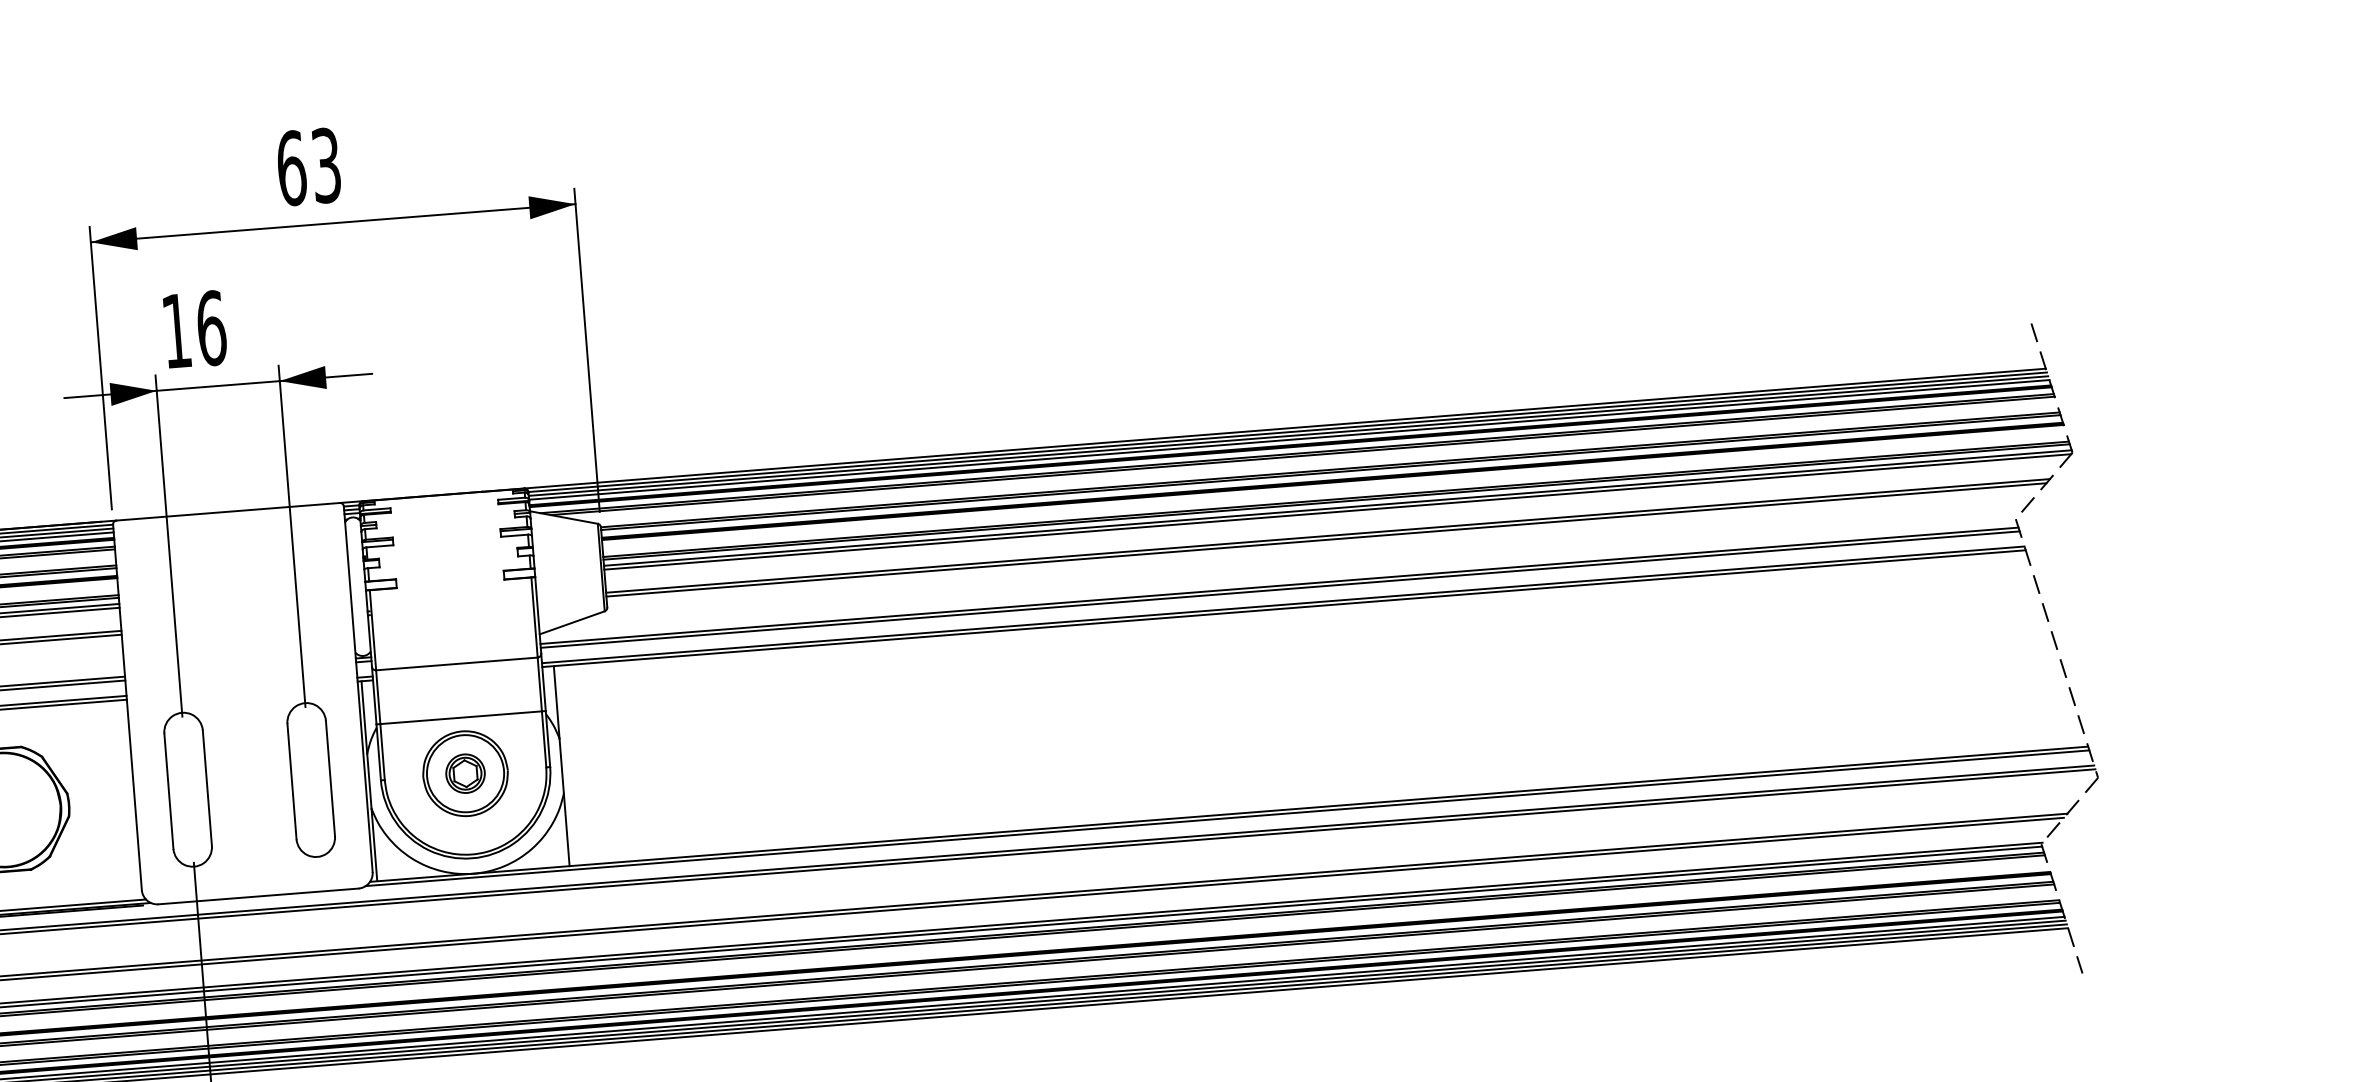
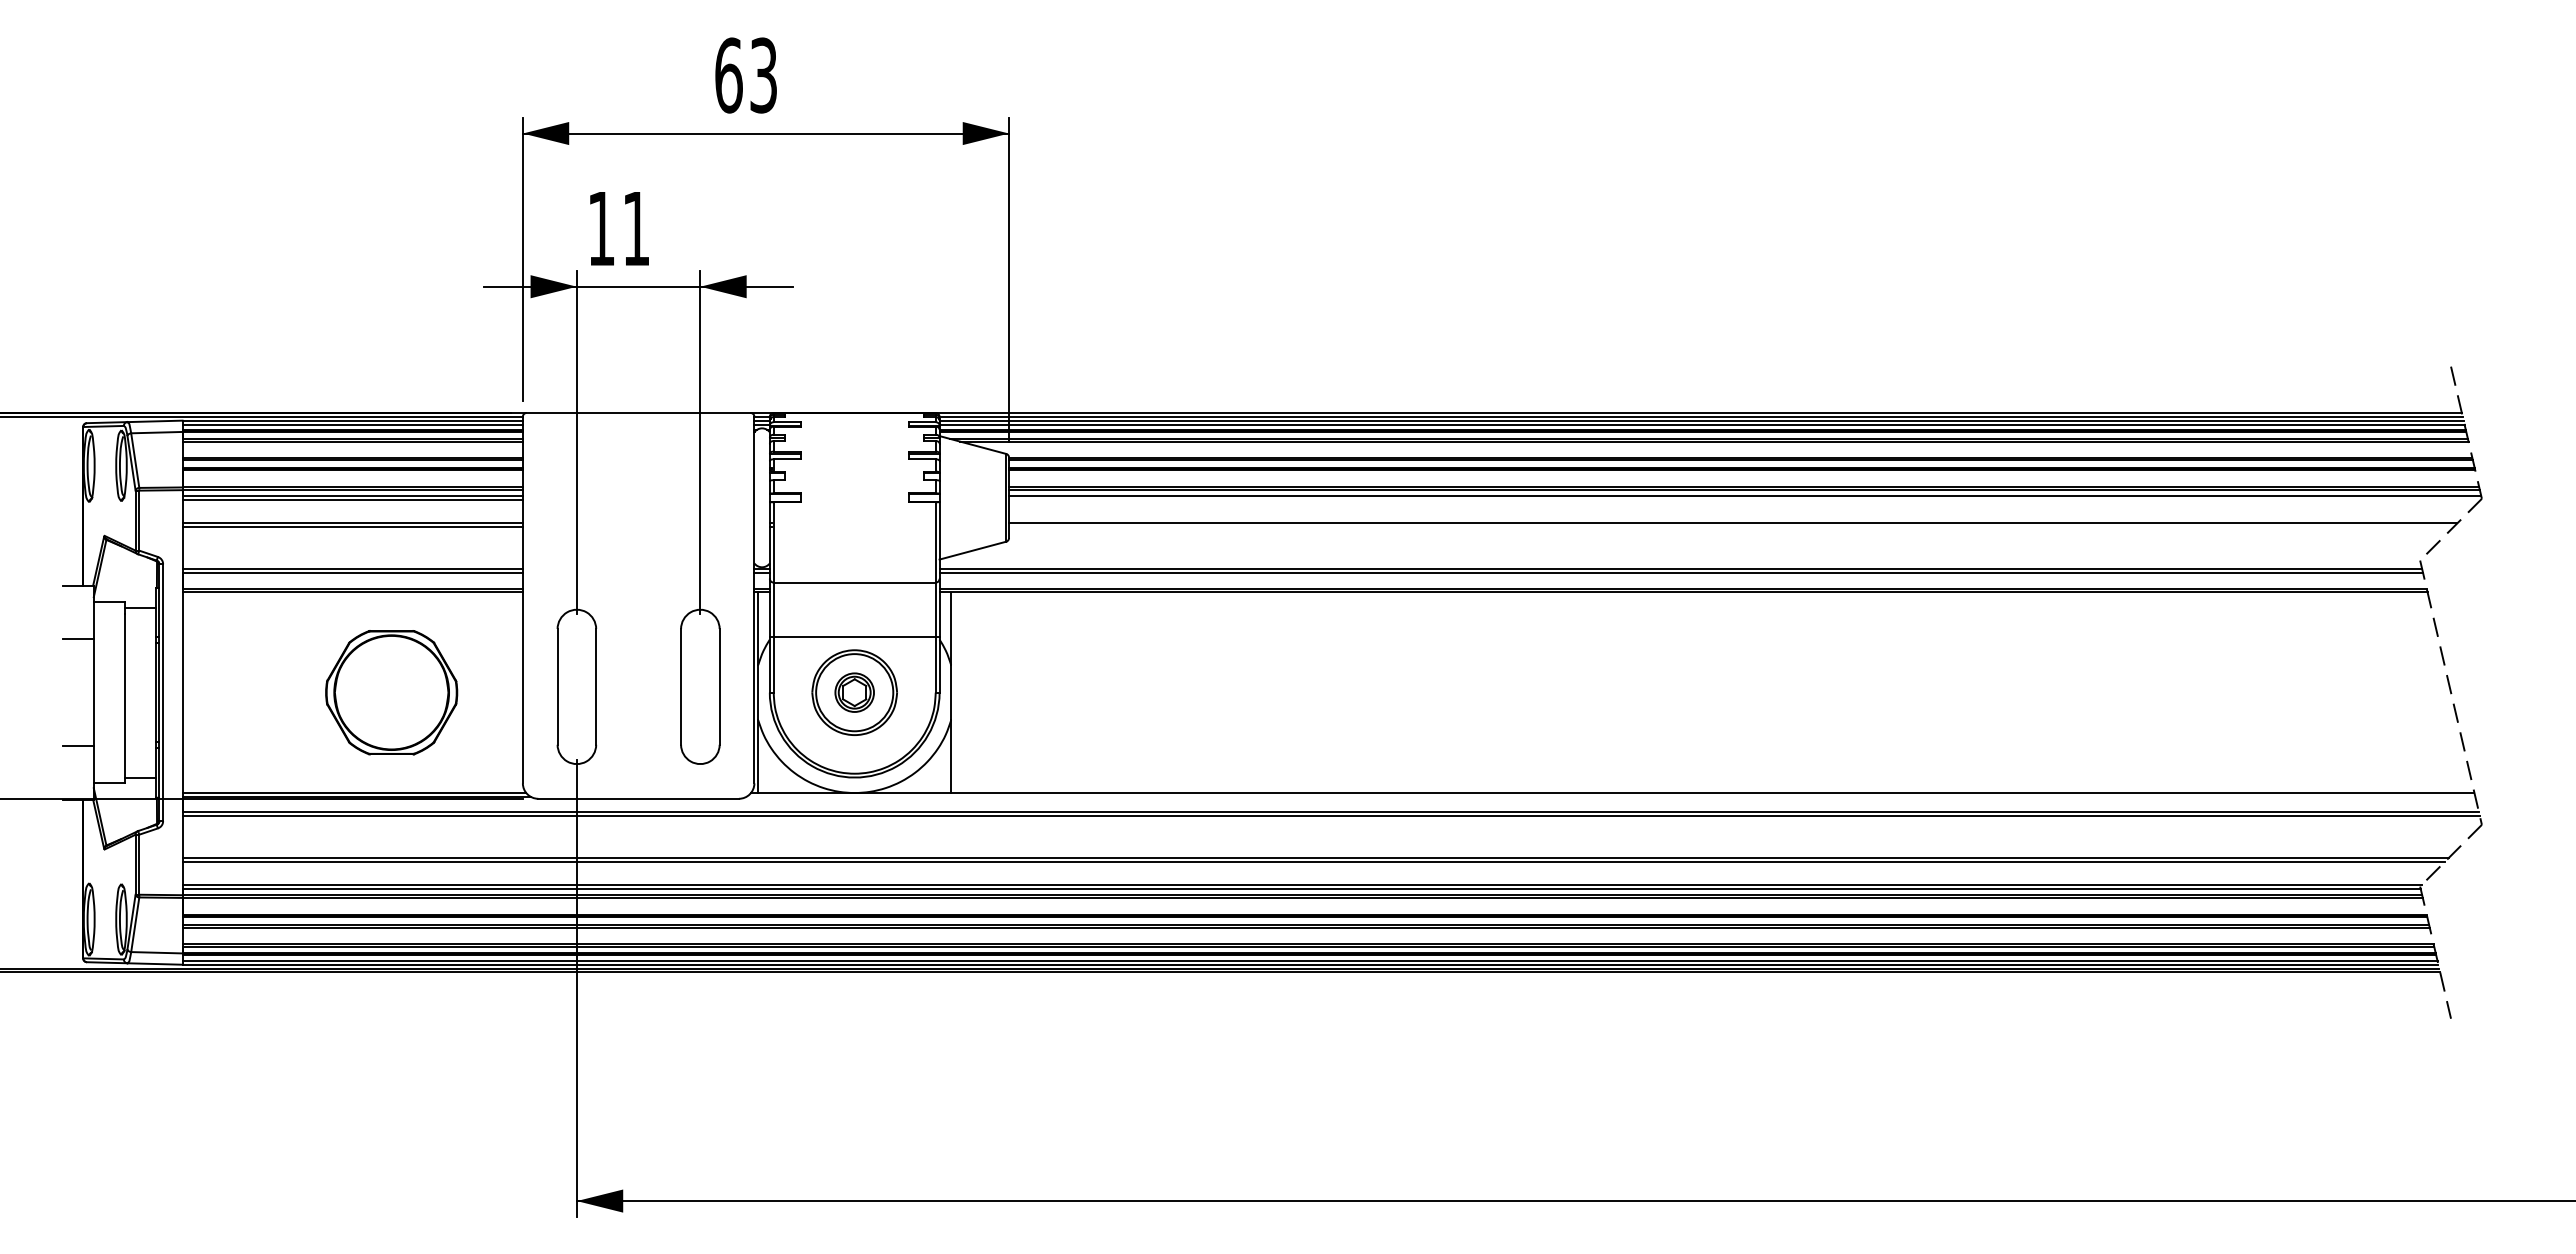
text: (211, 328) -> (636, 228), 16 -> 11
line: (1337, 512) -> (1744, 500), removed
line: (1326, 540) -> (1731, 527), removed
line: (1227, 817) -> (1610, 796), removed

